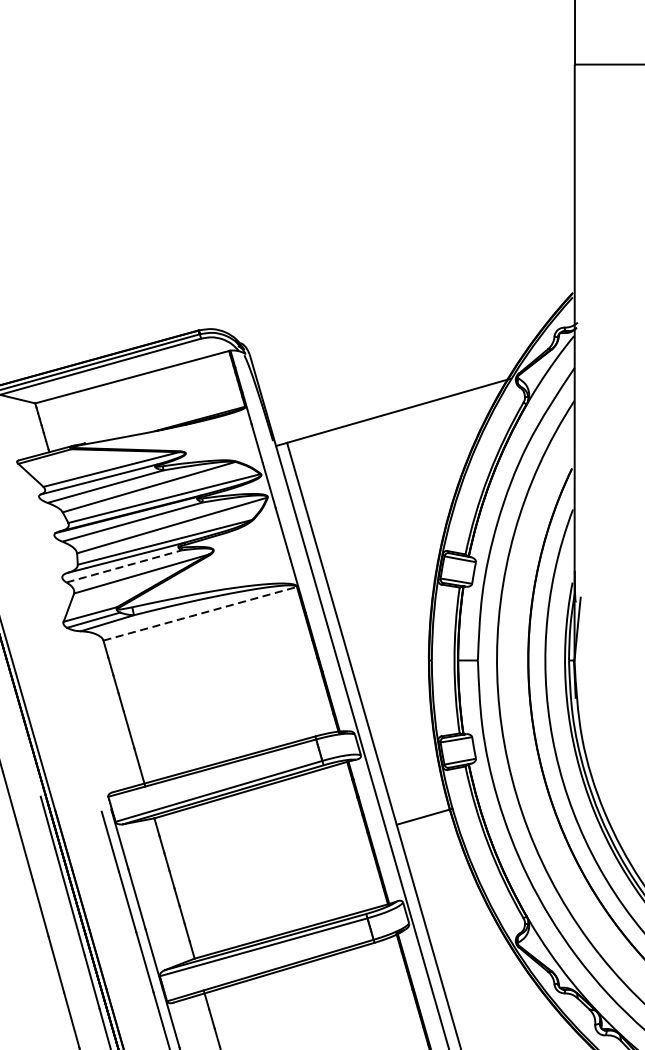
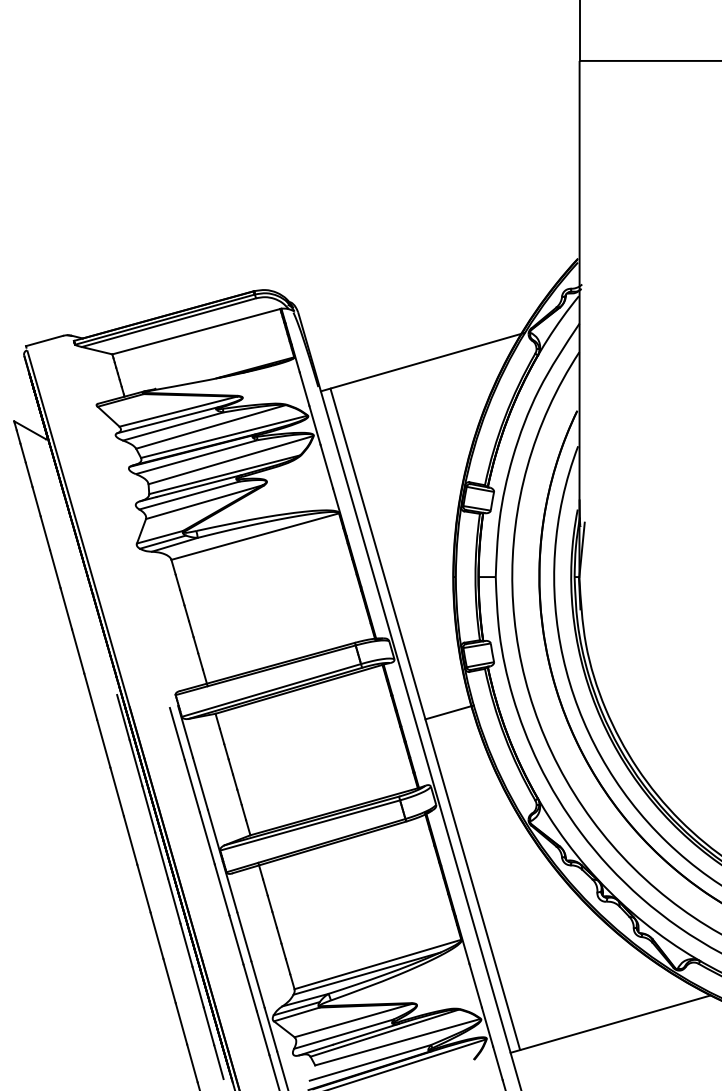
line: (124, 566) -> (189, 495), dashed -> solid
line: (200, 613) -> (255, 536), dashed -> solid

